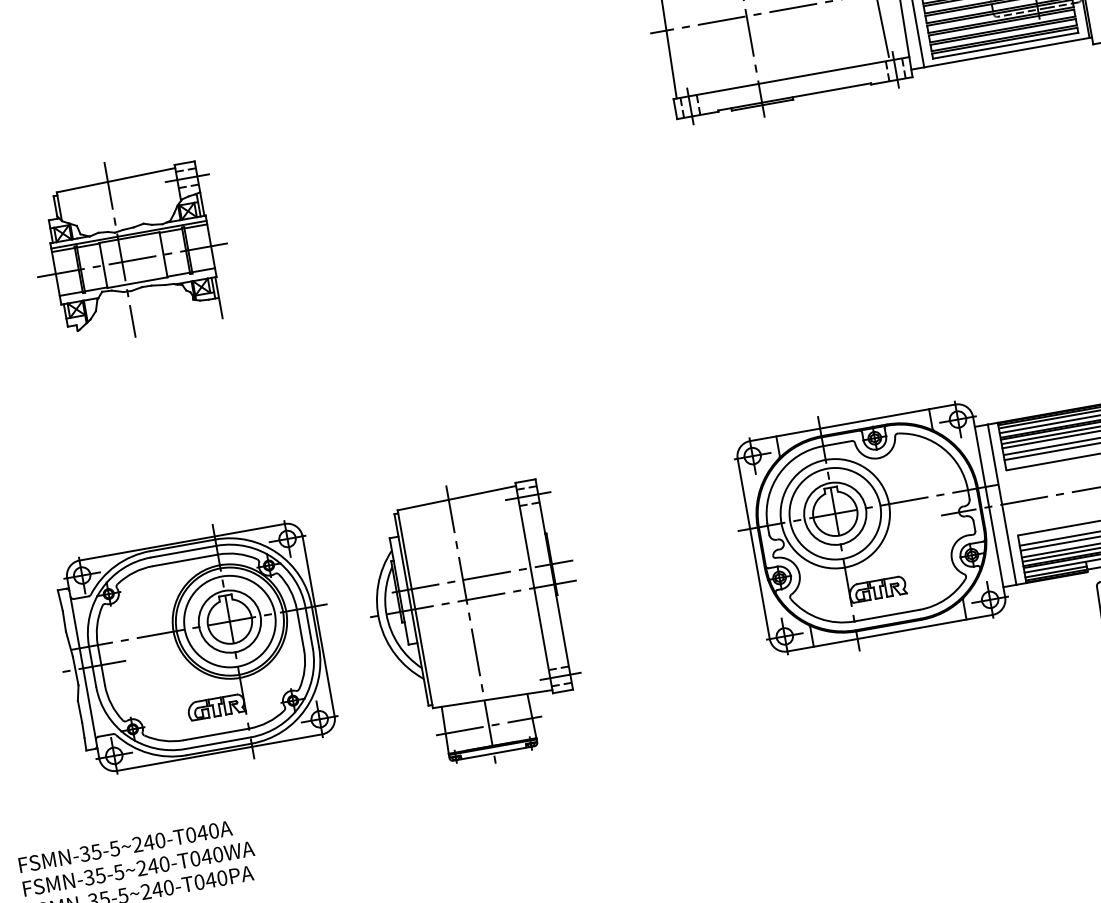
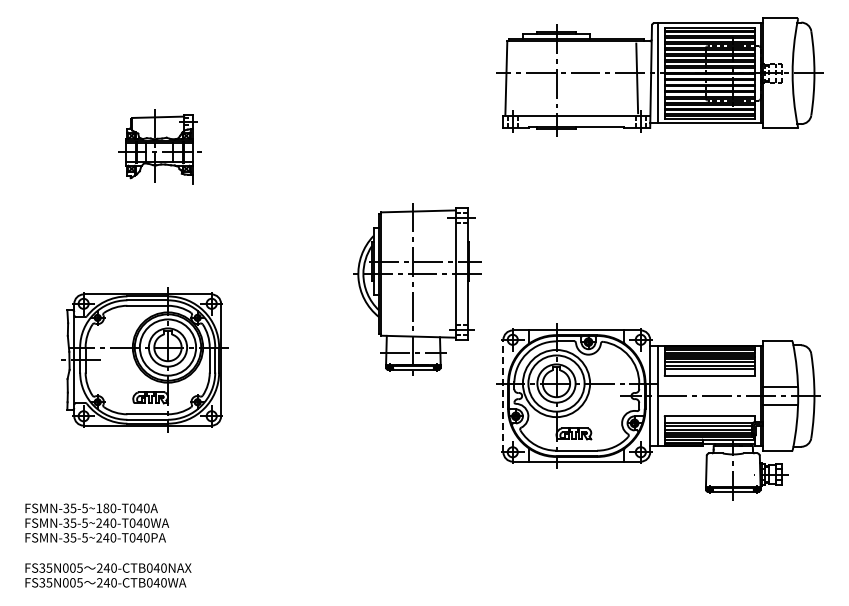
part: (130, 246) -> (159, 146), size x0.7
line: (753, 548) -> (503, 395), solid -> dashed
part: (477, 623) -> (417, 289), moved
part: (195, 647) -> (144, 359), moved
text: (142, 843) -> (102, 508), FSMN-35-5~240-T040A -> FSMN-35-5~180-T040A

